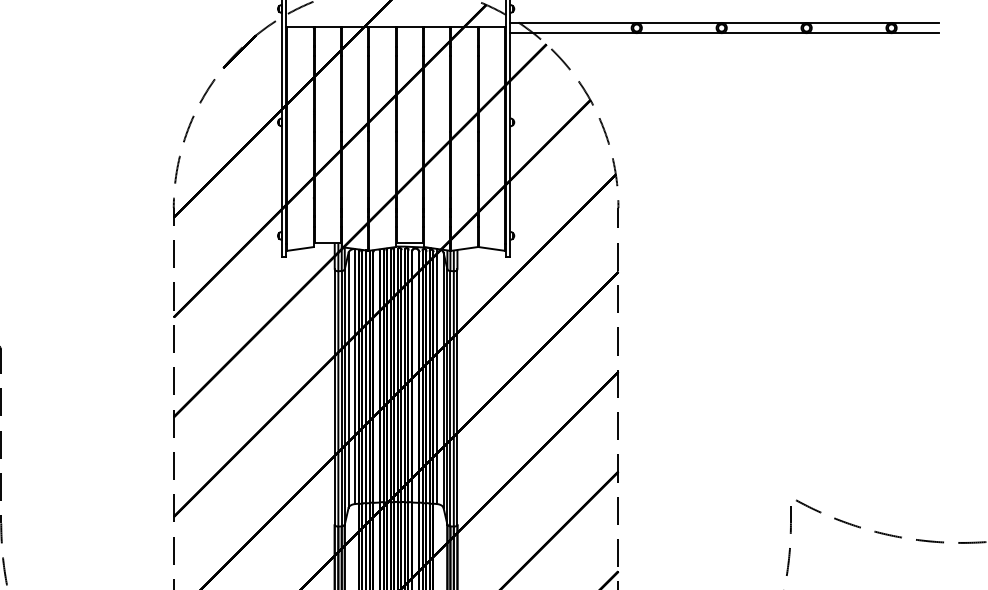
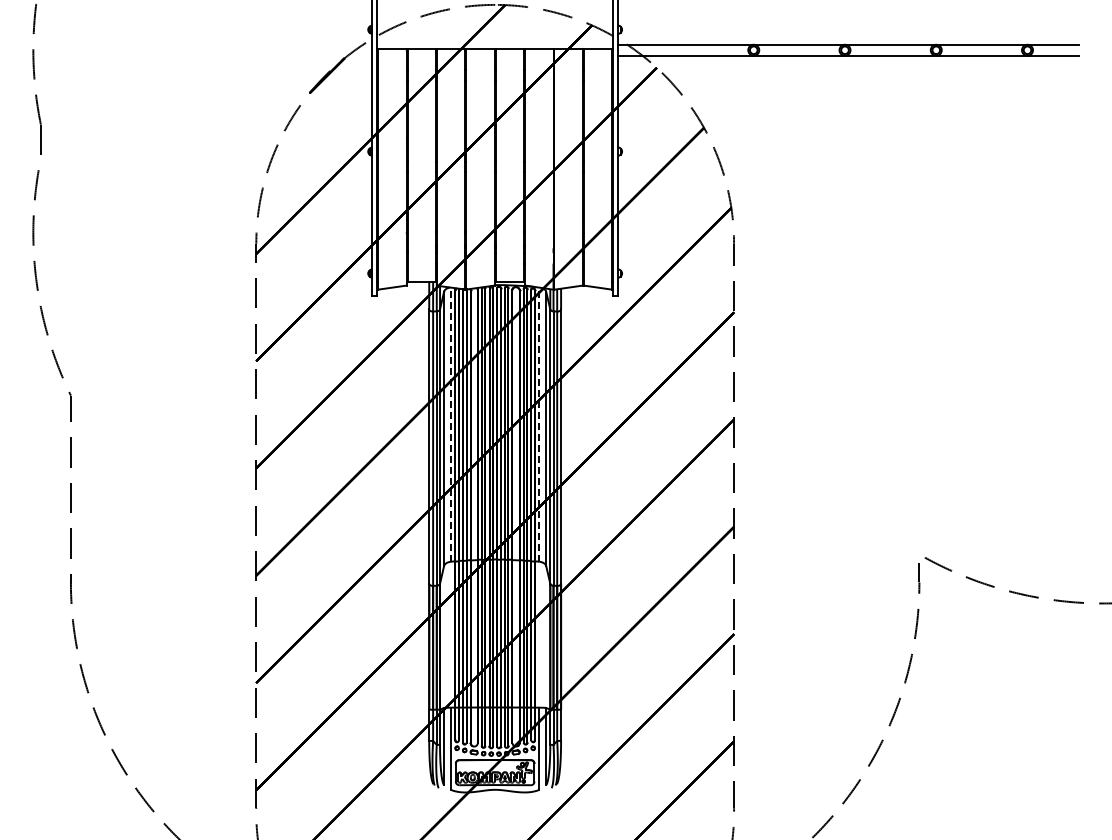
line: (354, 376) -> (450, 424), solid -> dashed
line: (437, 376) -> (539, 424), solid -> dashed

